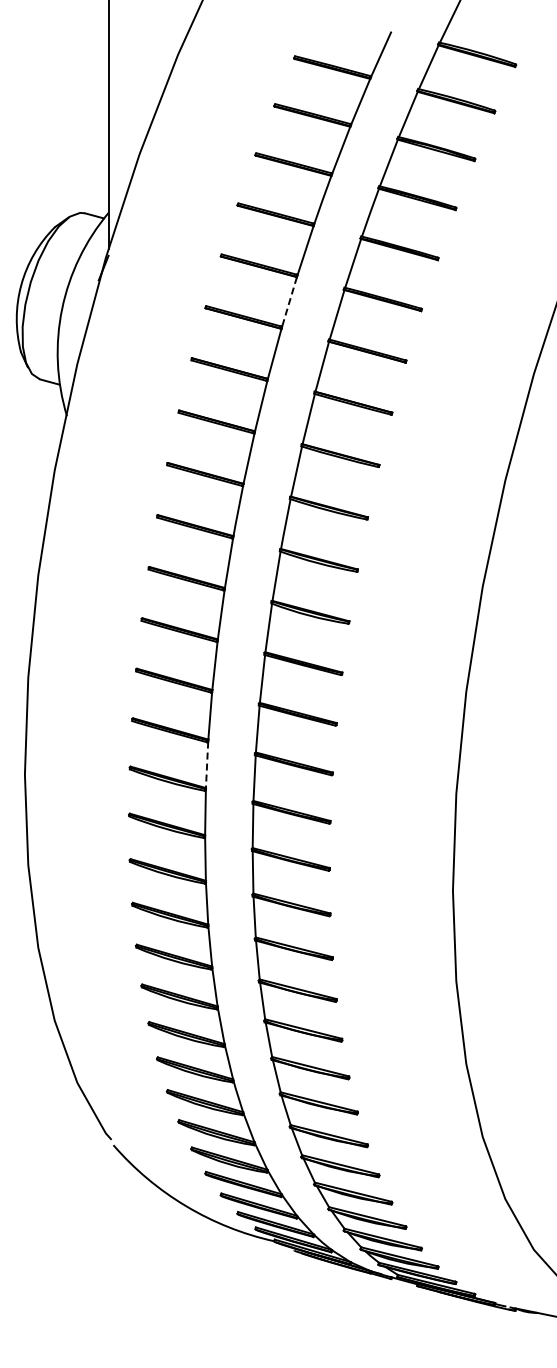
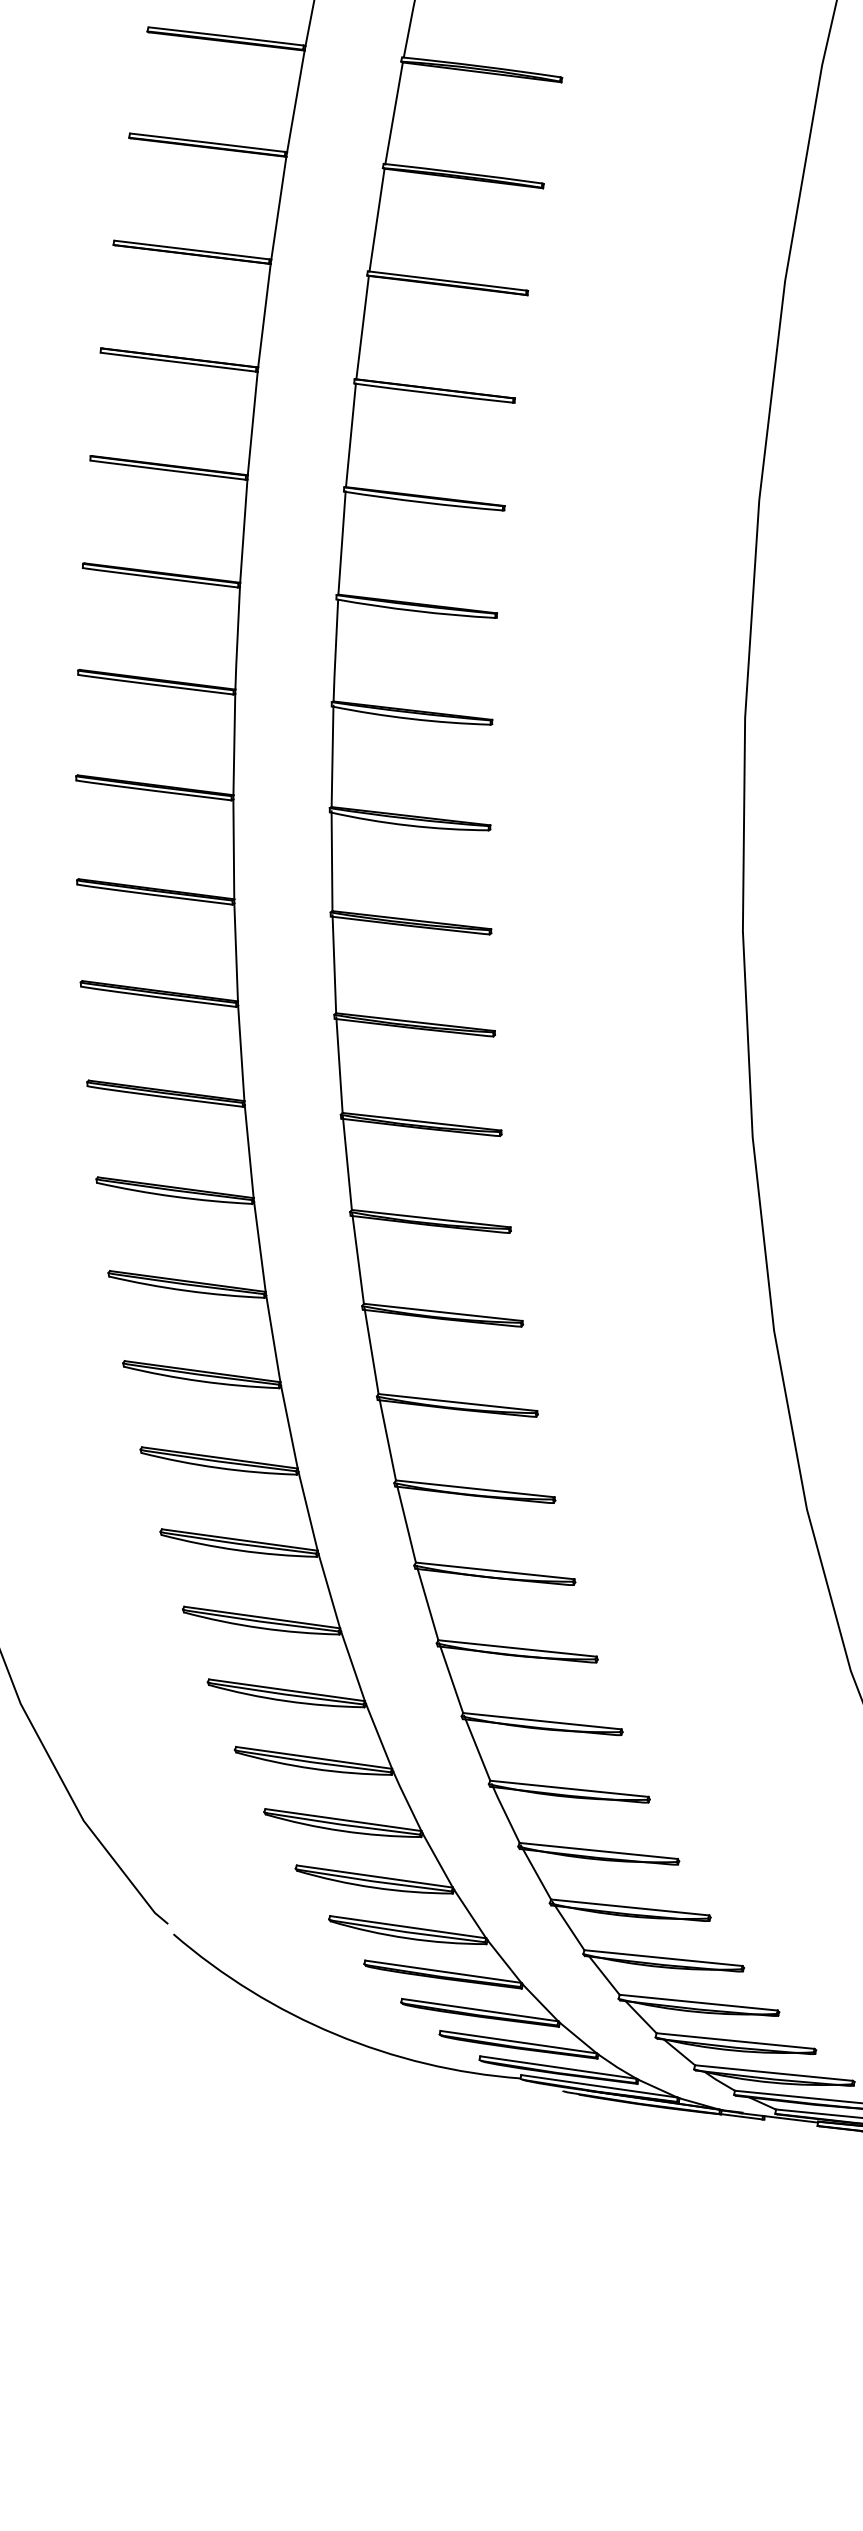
line: (289, 301) -> (278, 207), dashed -> solid
line: (207, 765) -> (250, 1152), dashed -> solid

